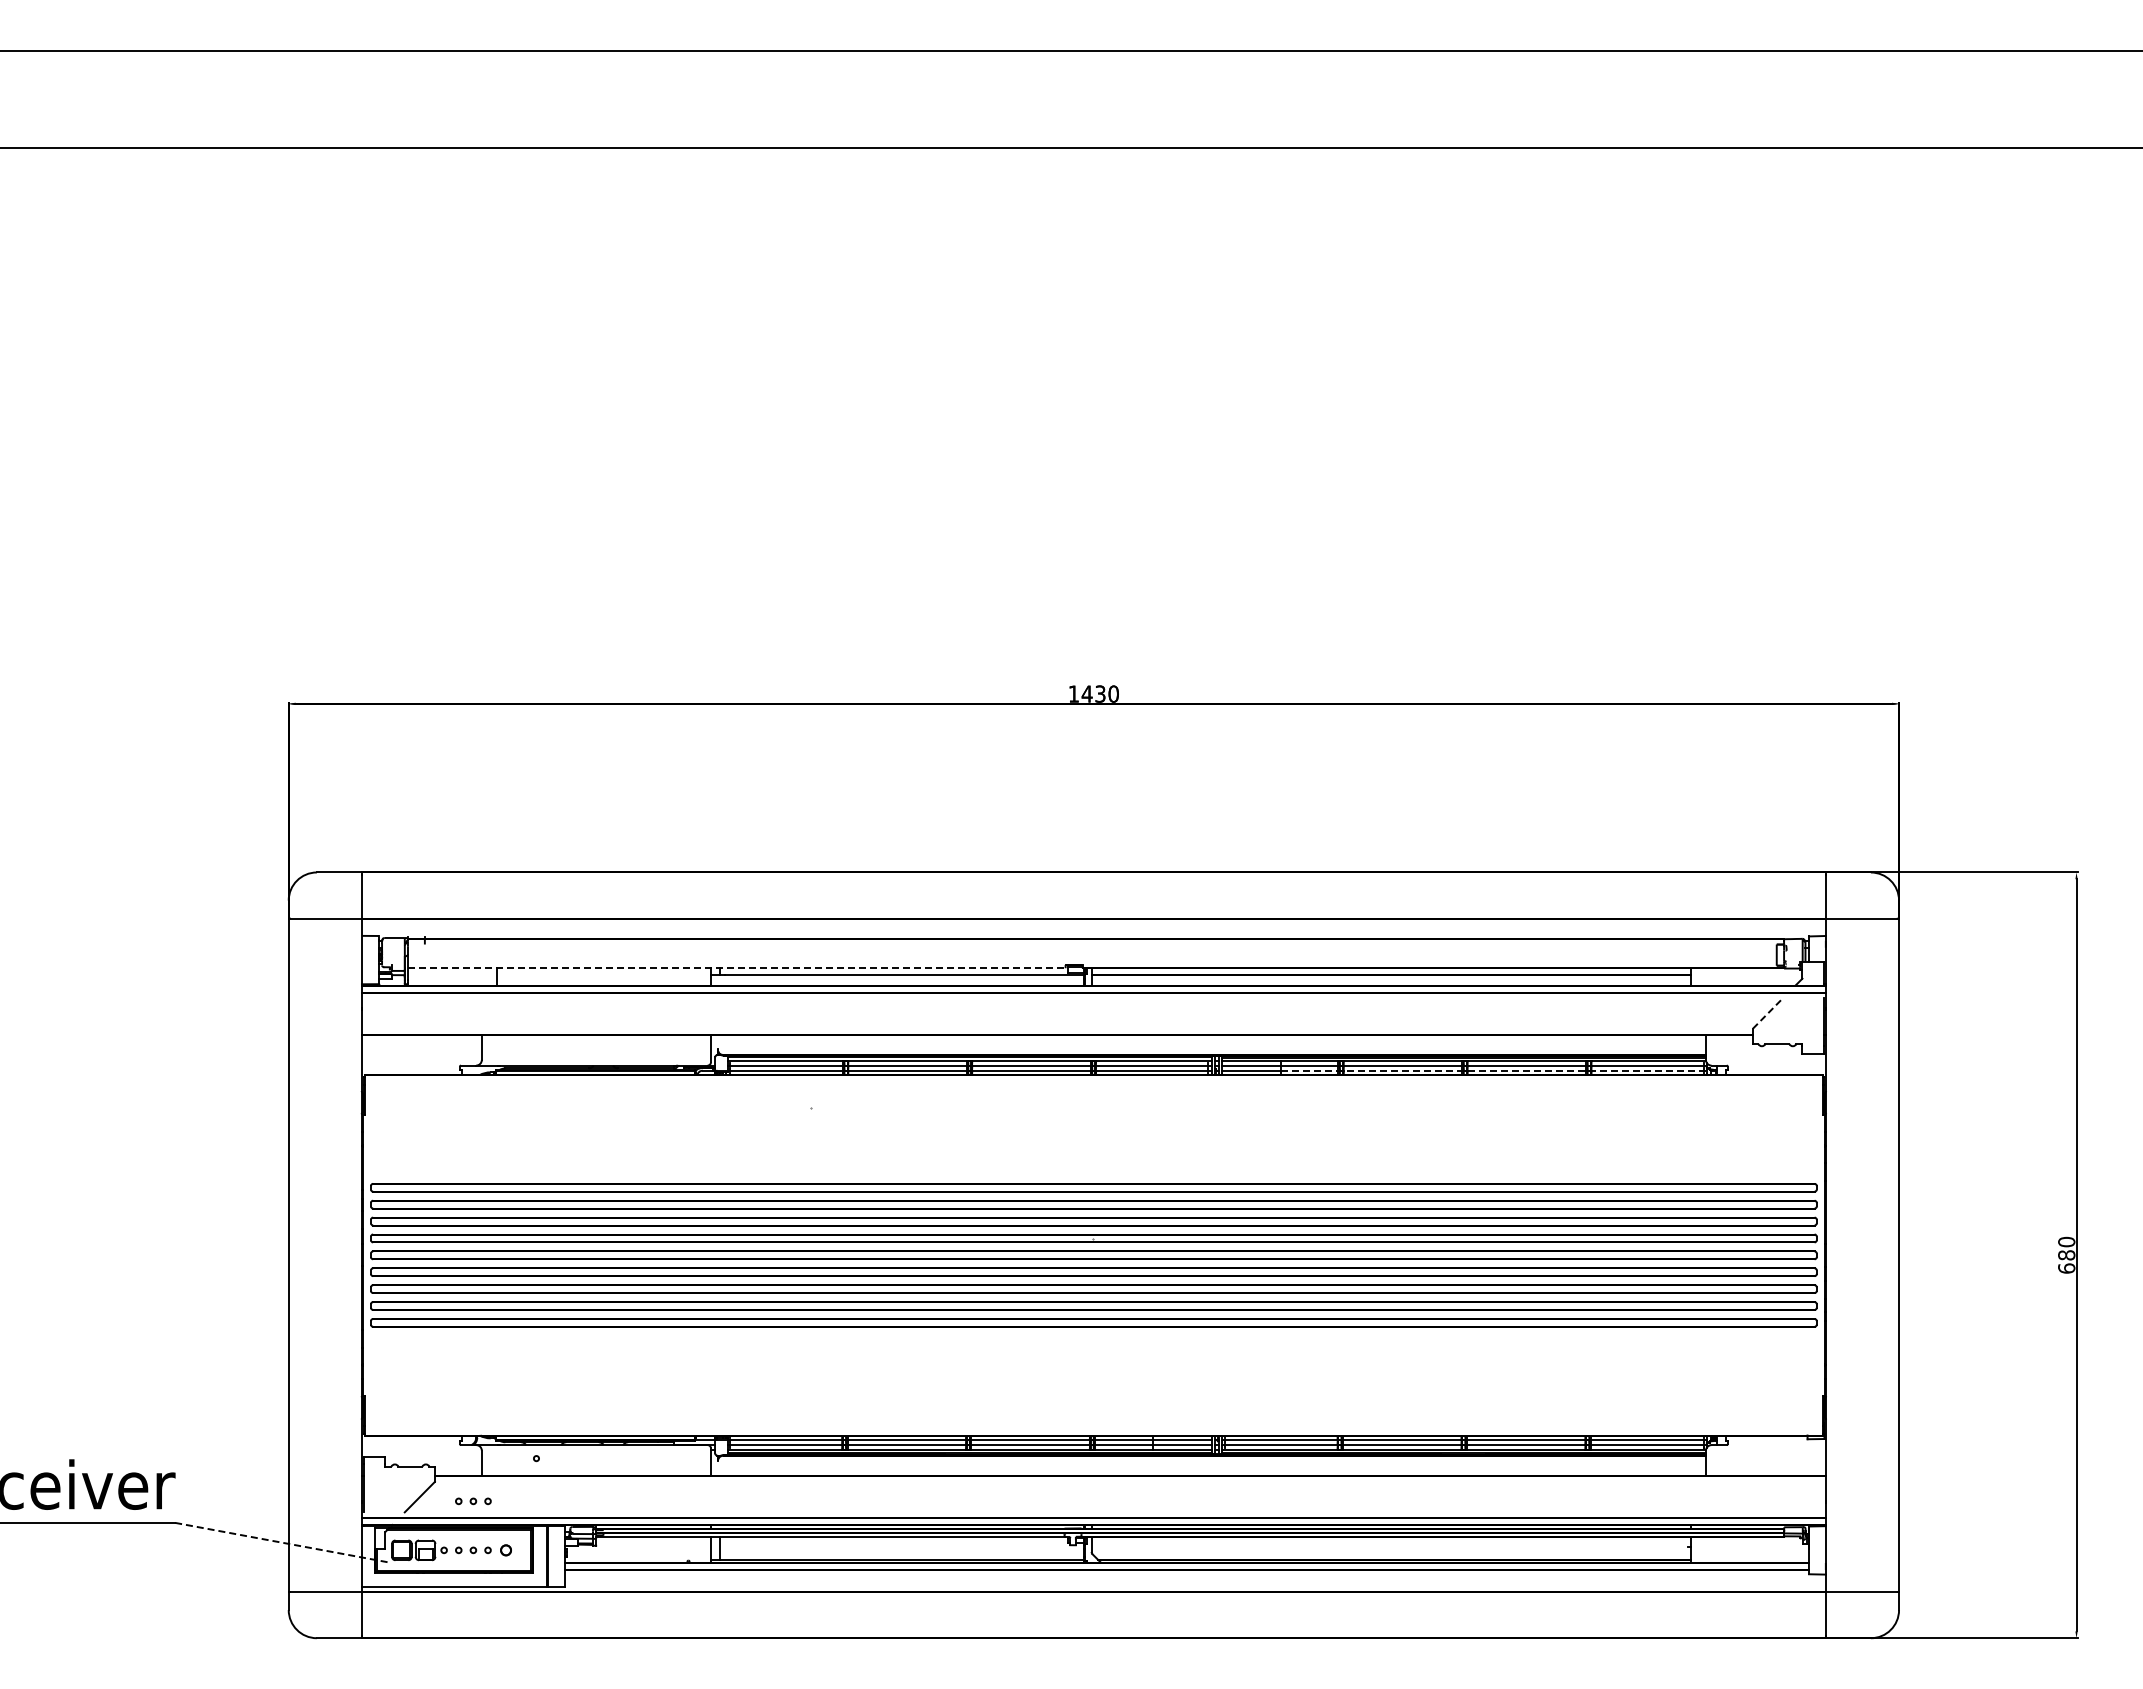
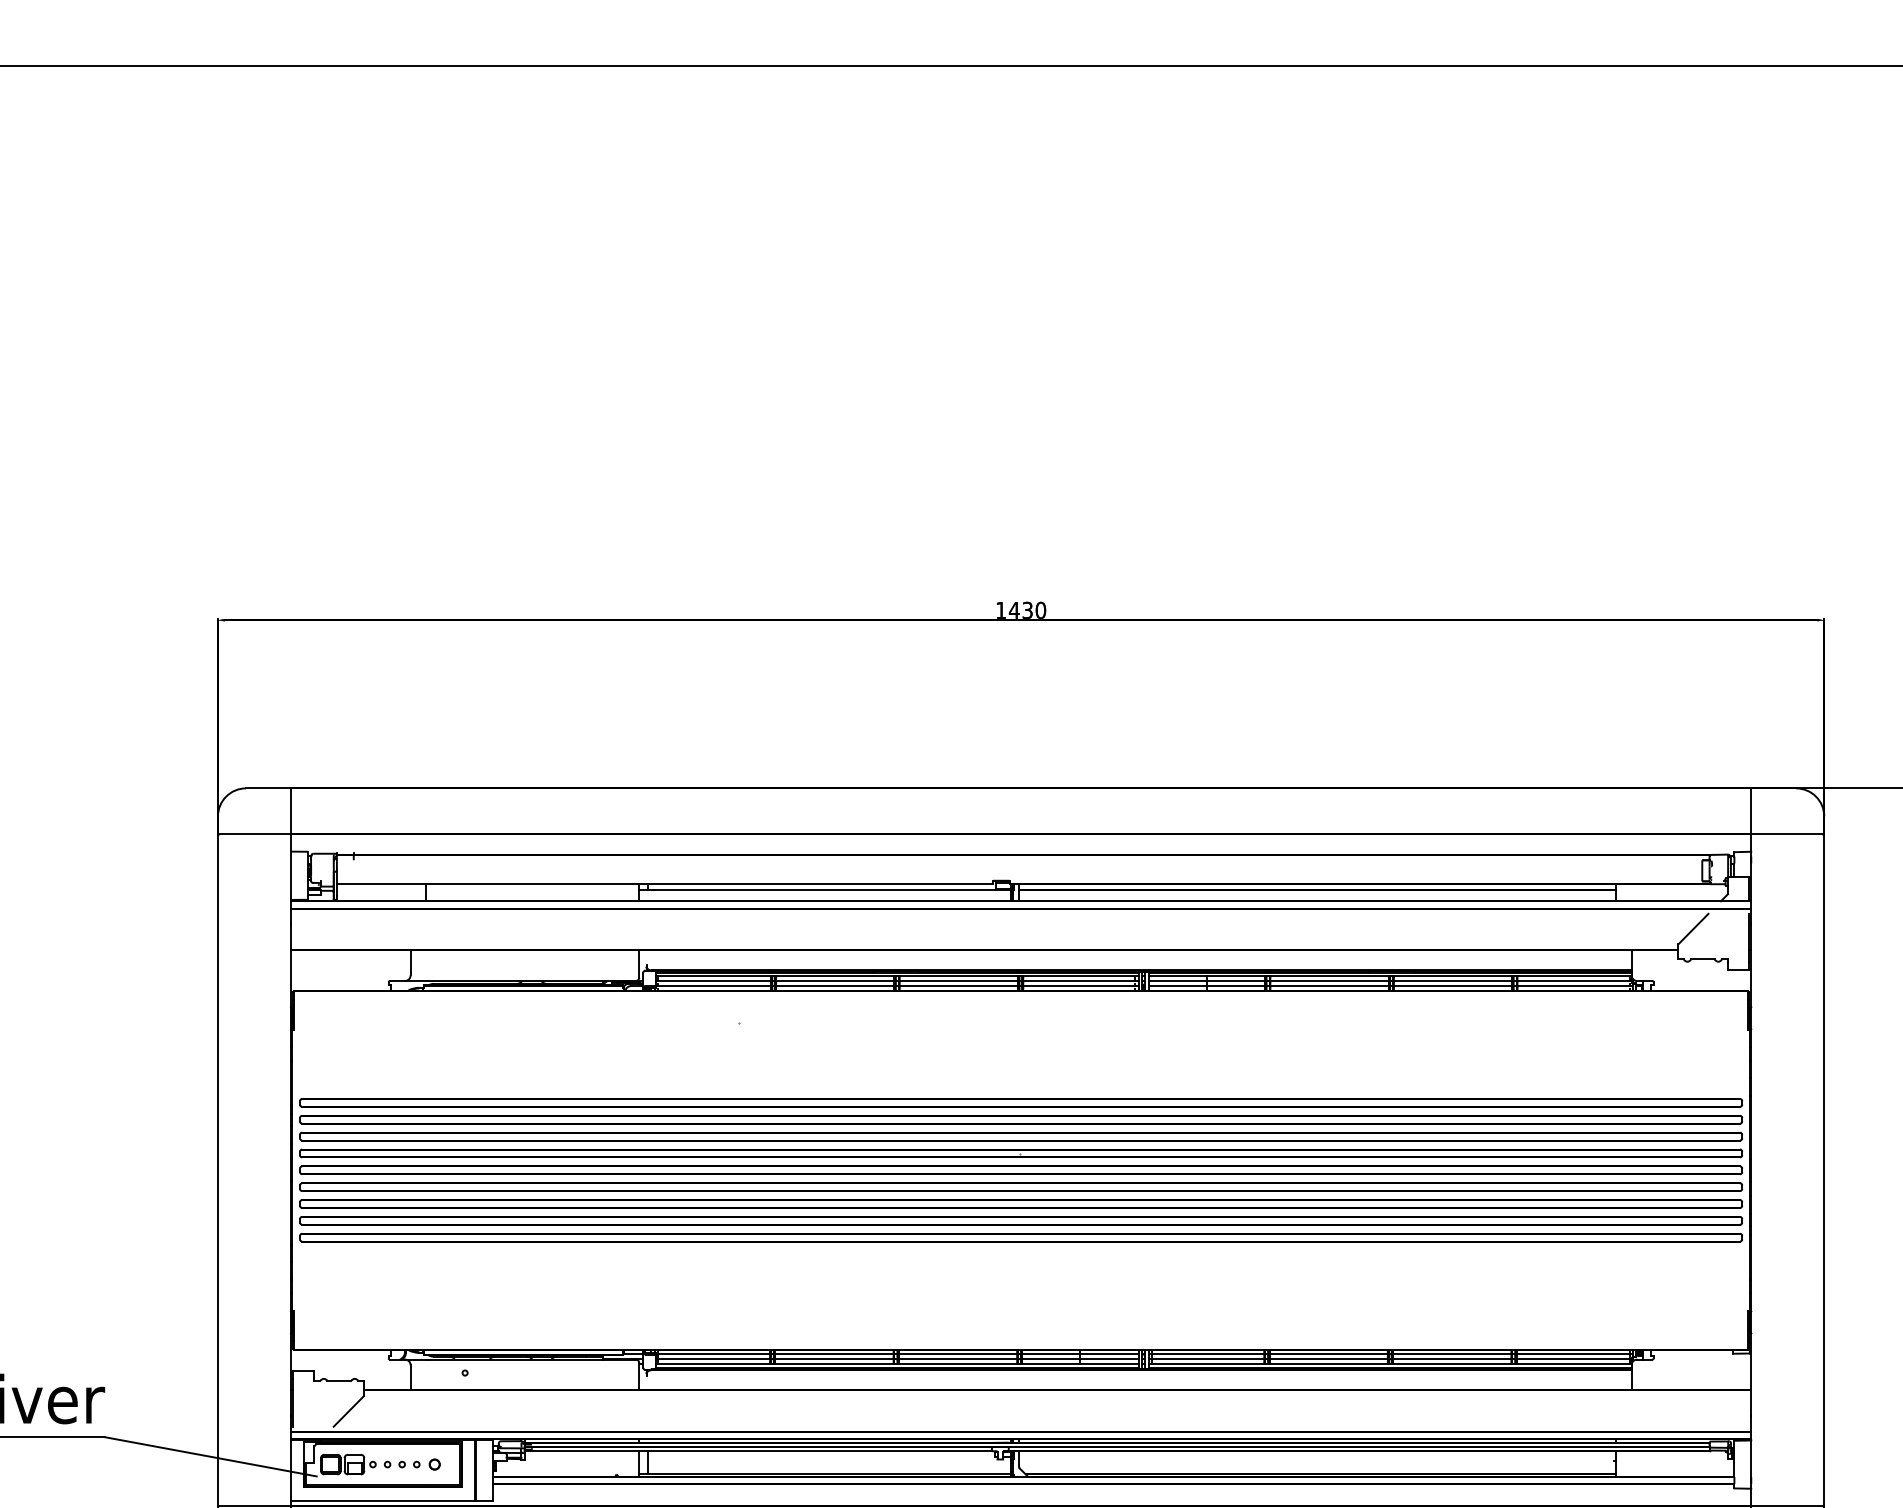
line: (736, 968) -> (664, 884), dashed -> solid
line: (1768, 1013) -> (1694, 929), dashed -> solid
line: (1494, 1070) -> (1420, 985), dashed -> solid
part: (473, 1501) -> (402, 1415), removed
line: (281, 1542) -> (210, 1456), dashed -> solid

